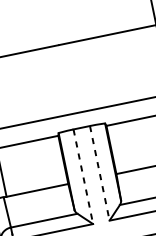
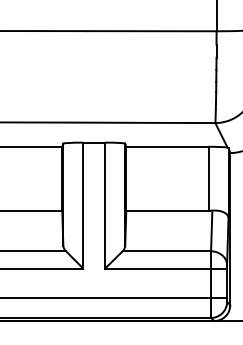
line: (99, 173) -> (105, 205), dashed -> solid
line: (83, 176) -> (83, 205), dashed -> solid

